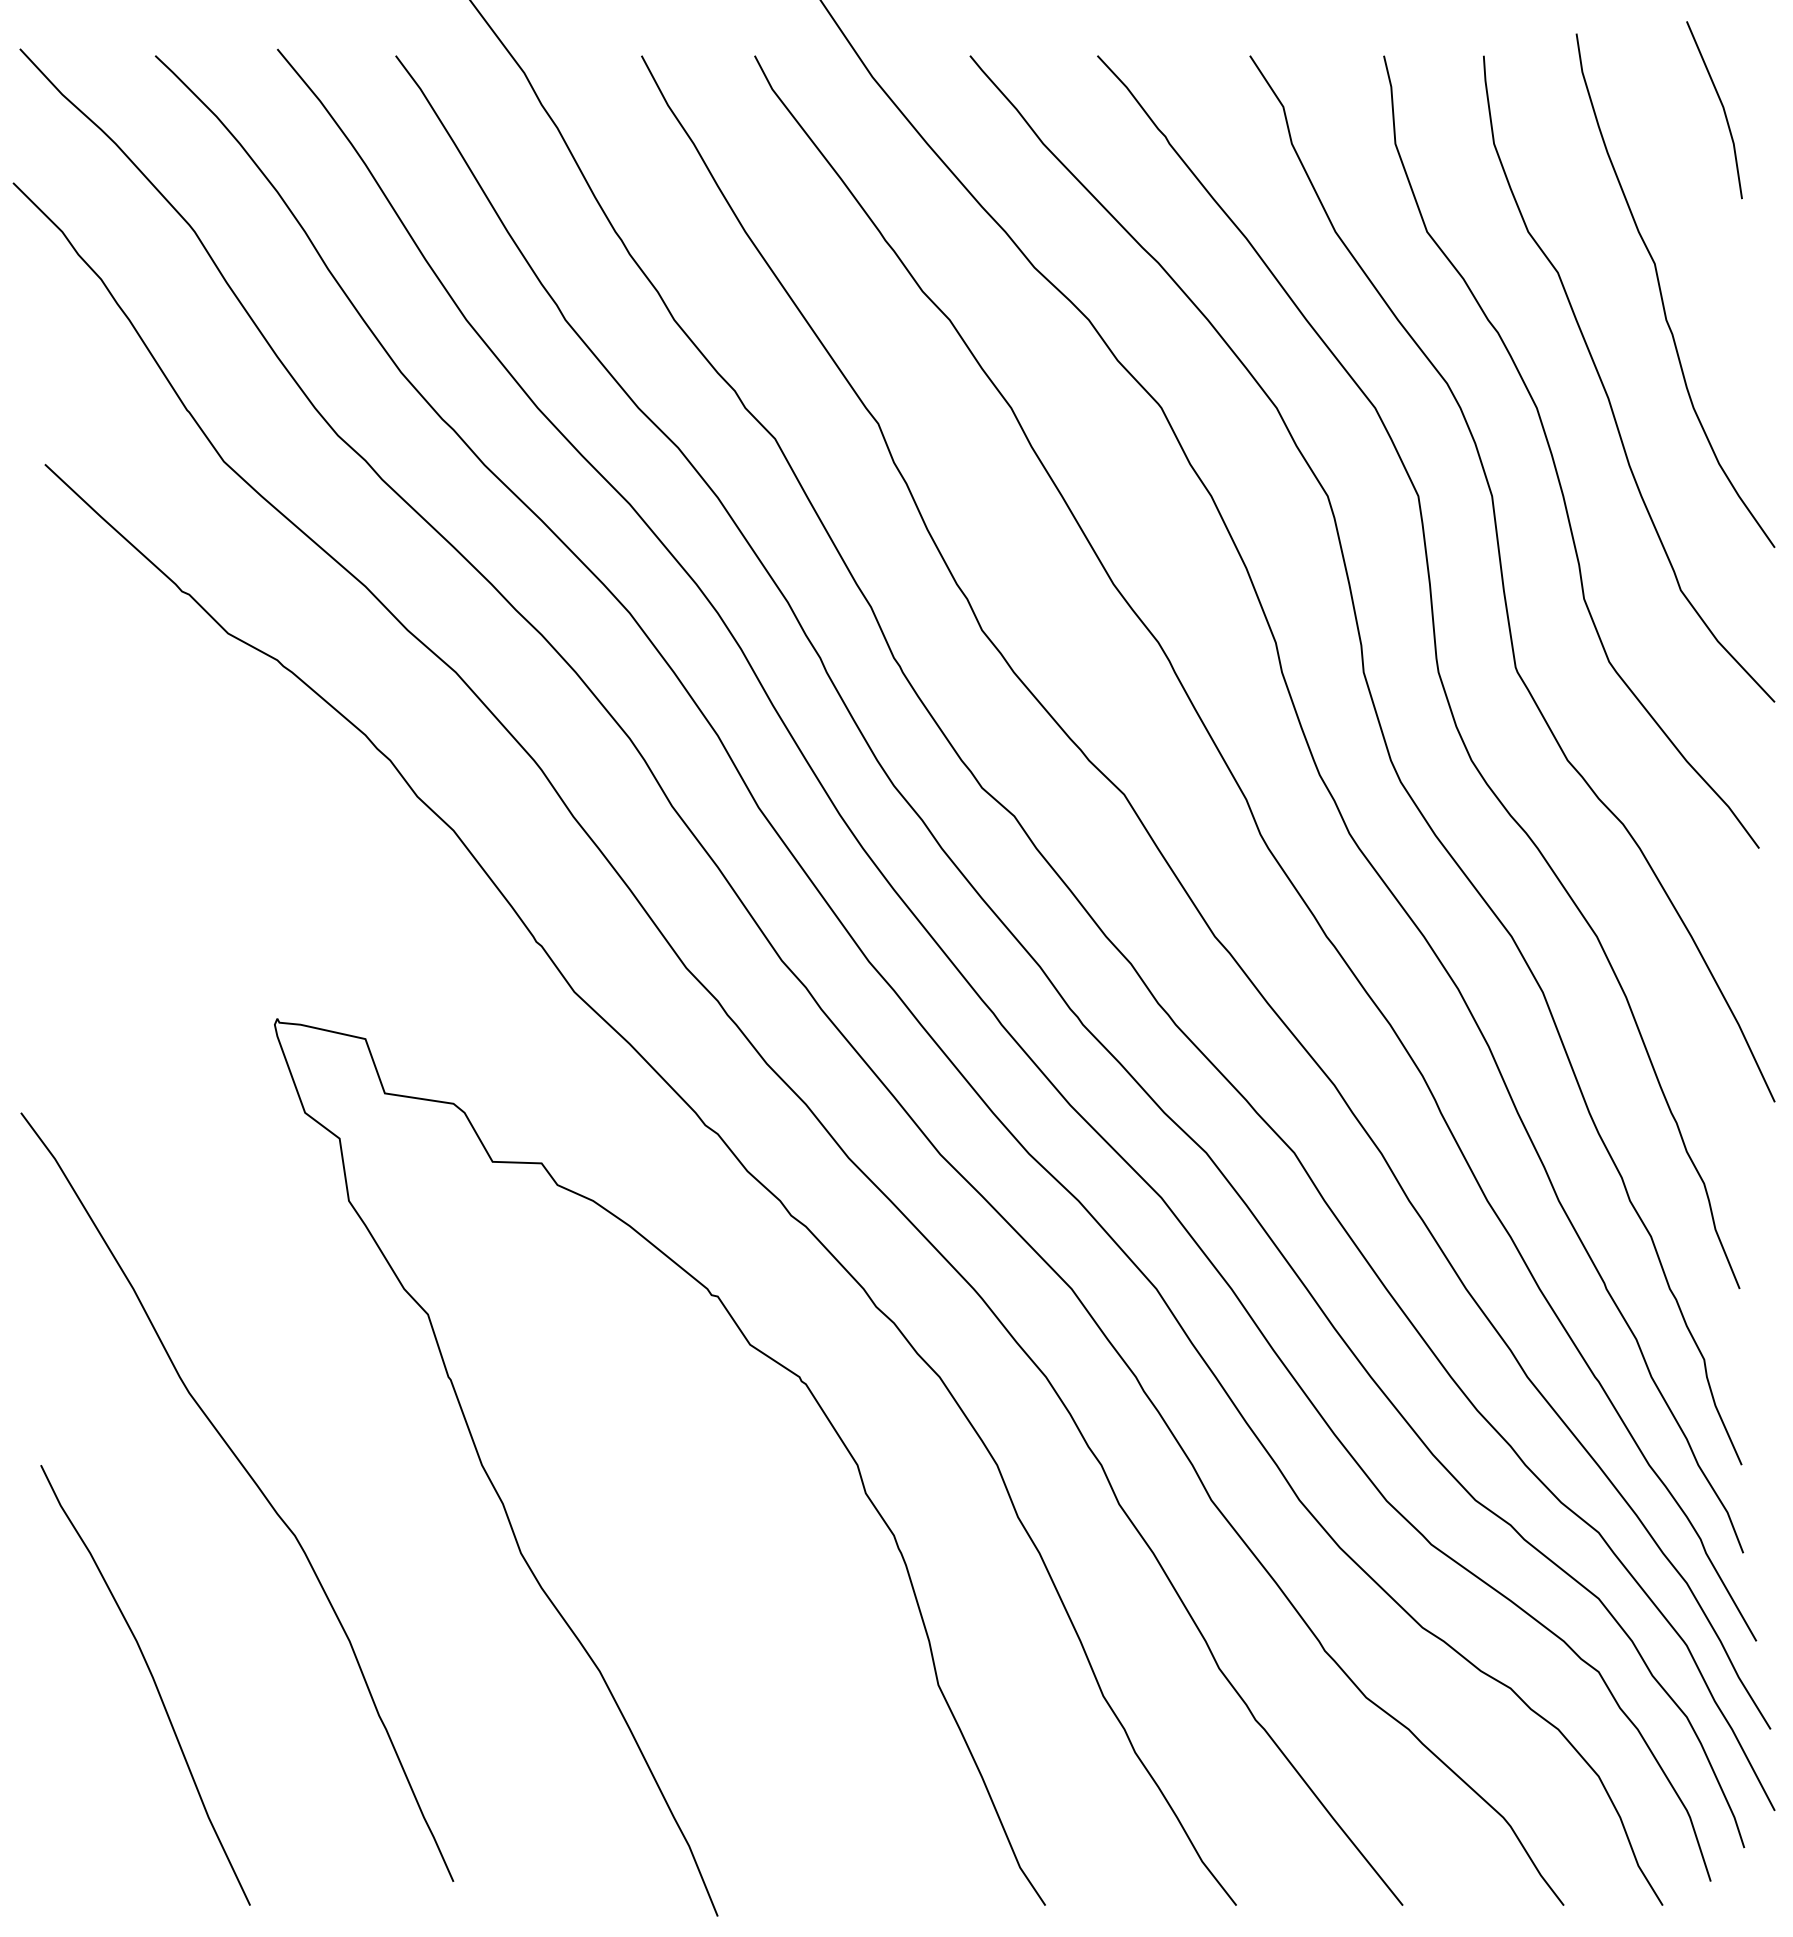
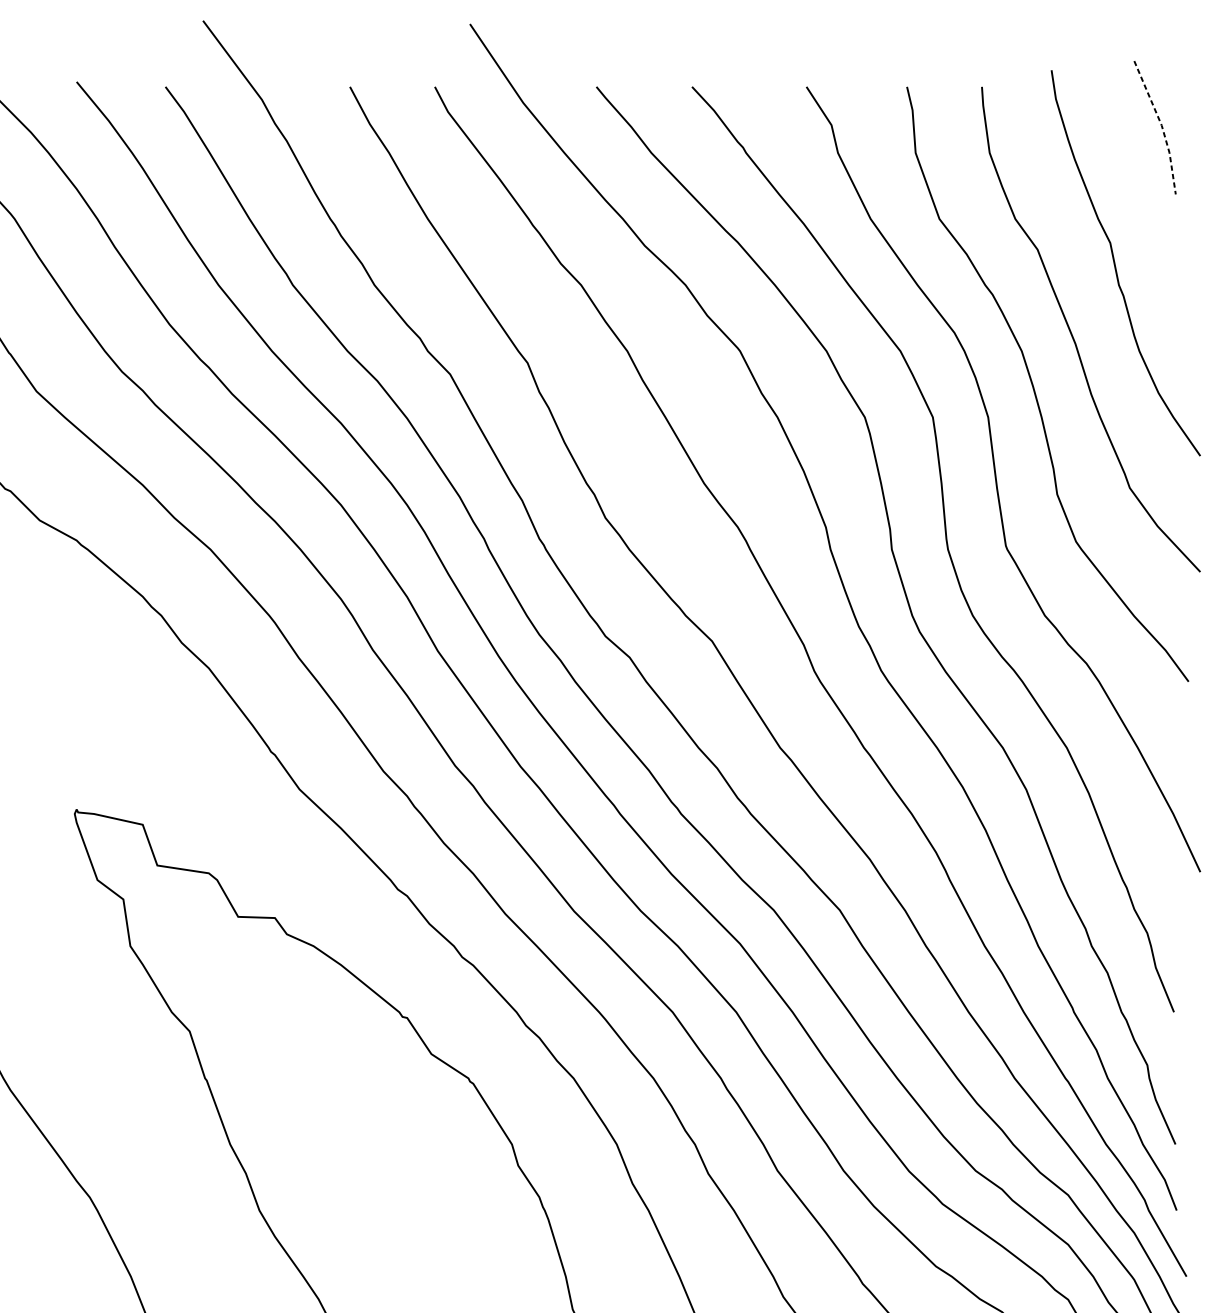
line: (1723, 108) -> (1161, 126), solid -> dashed

